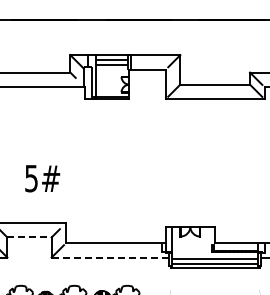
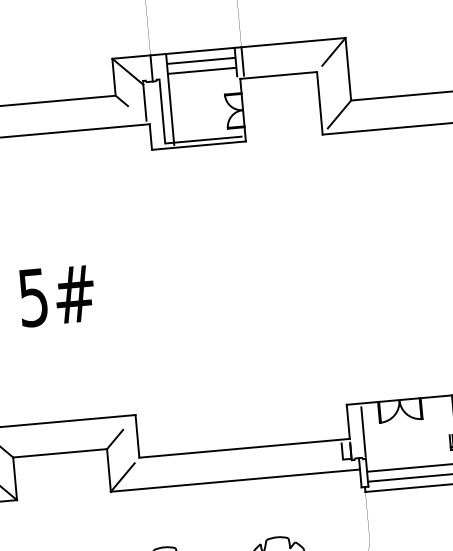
text: (42, 178) -> (56, 295), moved
line: (30, 237) -> (62, 453), dashed -> solid
line: (110, 257) -> (235, 480), dashed -> solid

